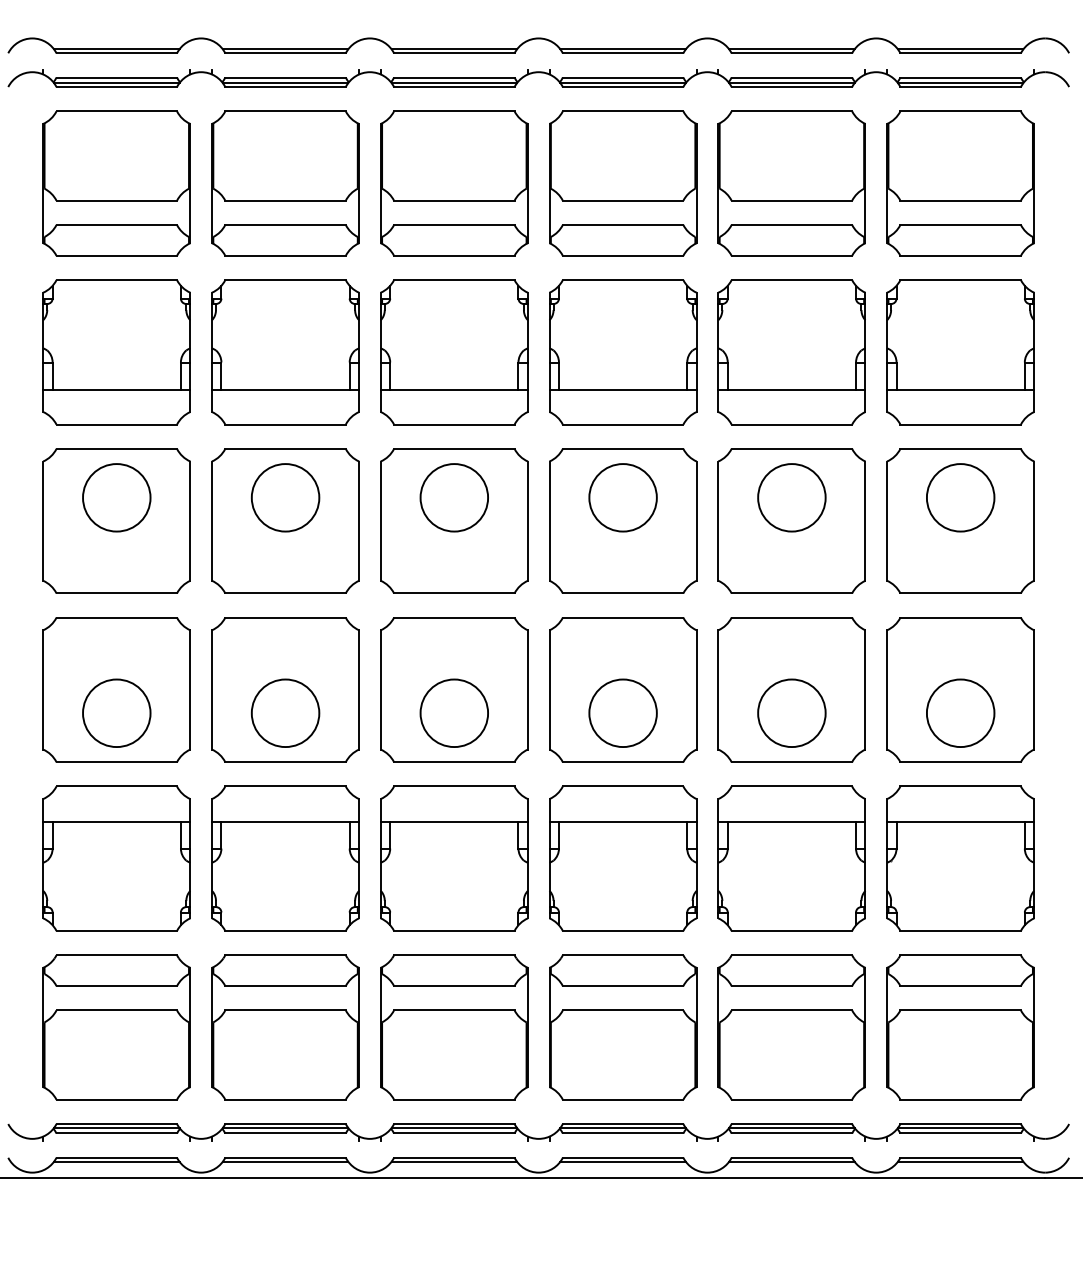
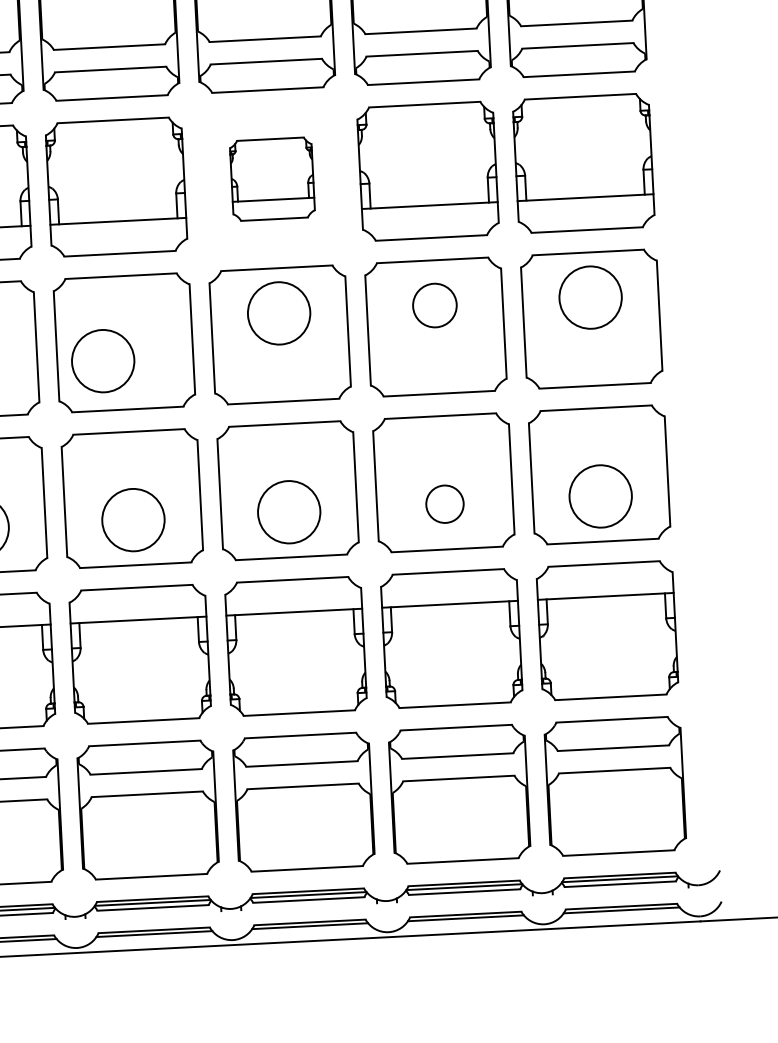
part: (623, 352) -> (272, 179), size x0.6
part: (453, 497) -> (102, 360), moved
part: (791, 497) -> (434, 305), size x0.7
part: (791, 712) -> (444, 503), size x0.6

